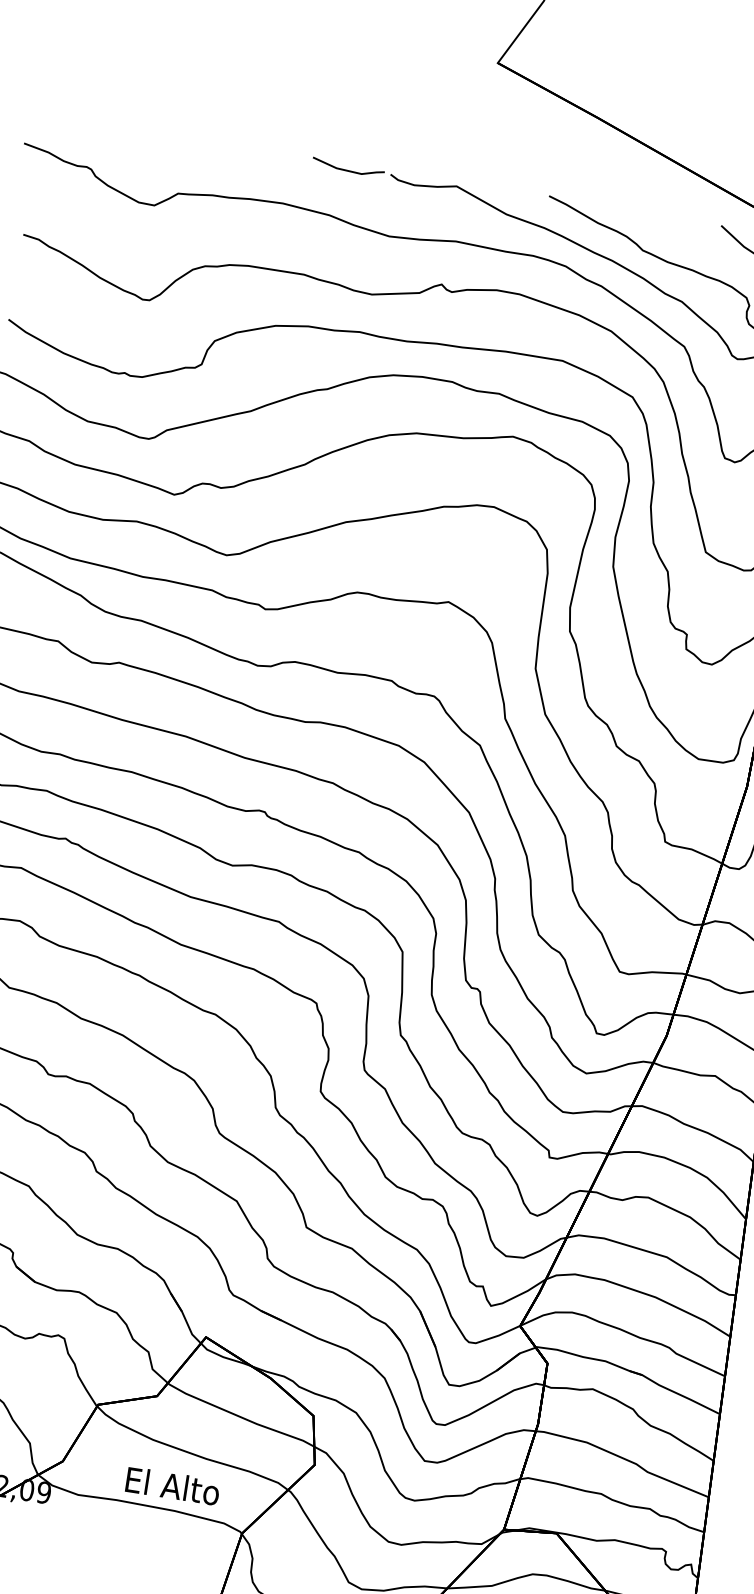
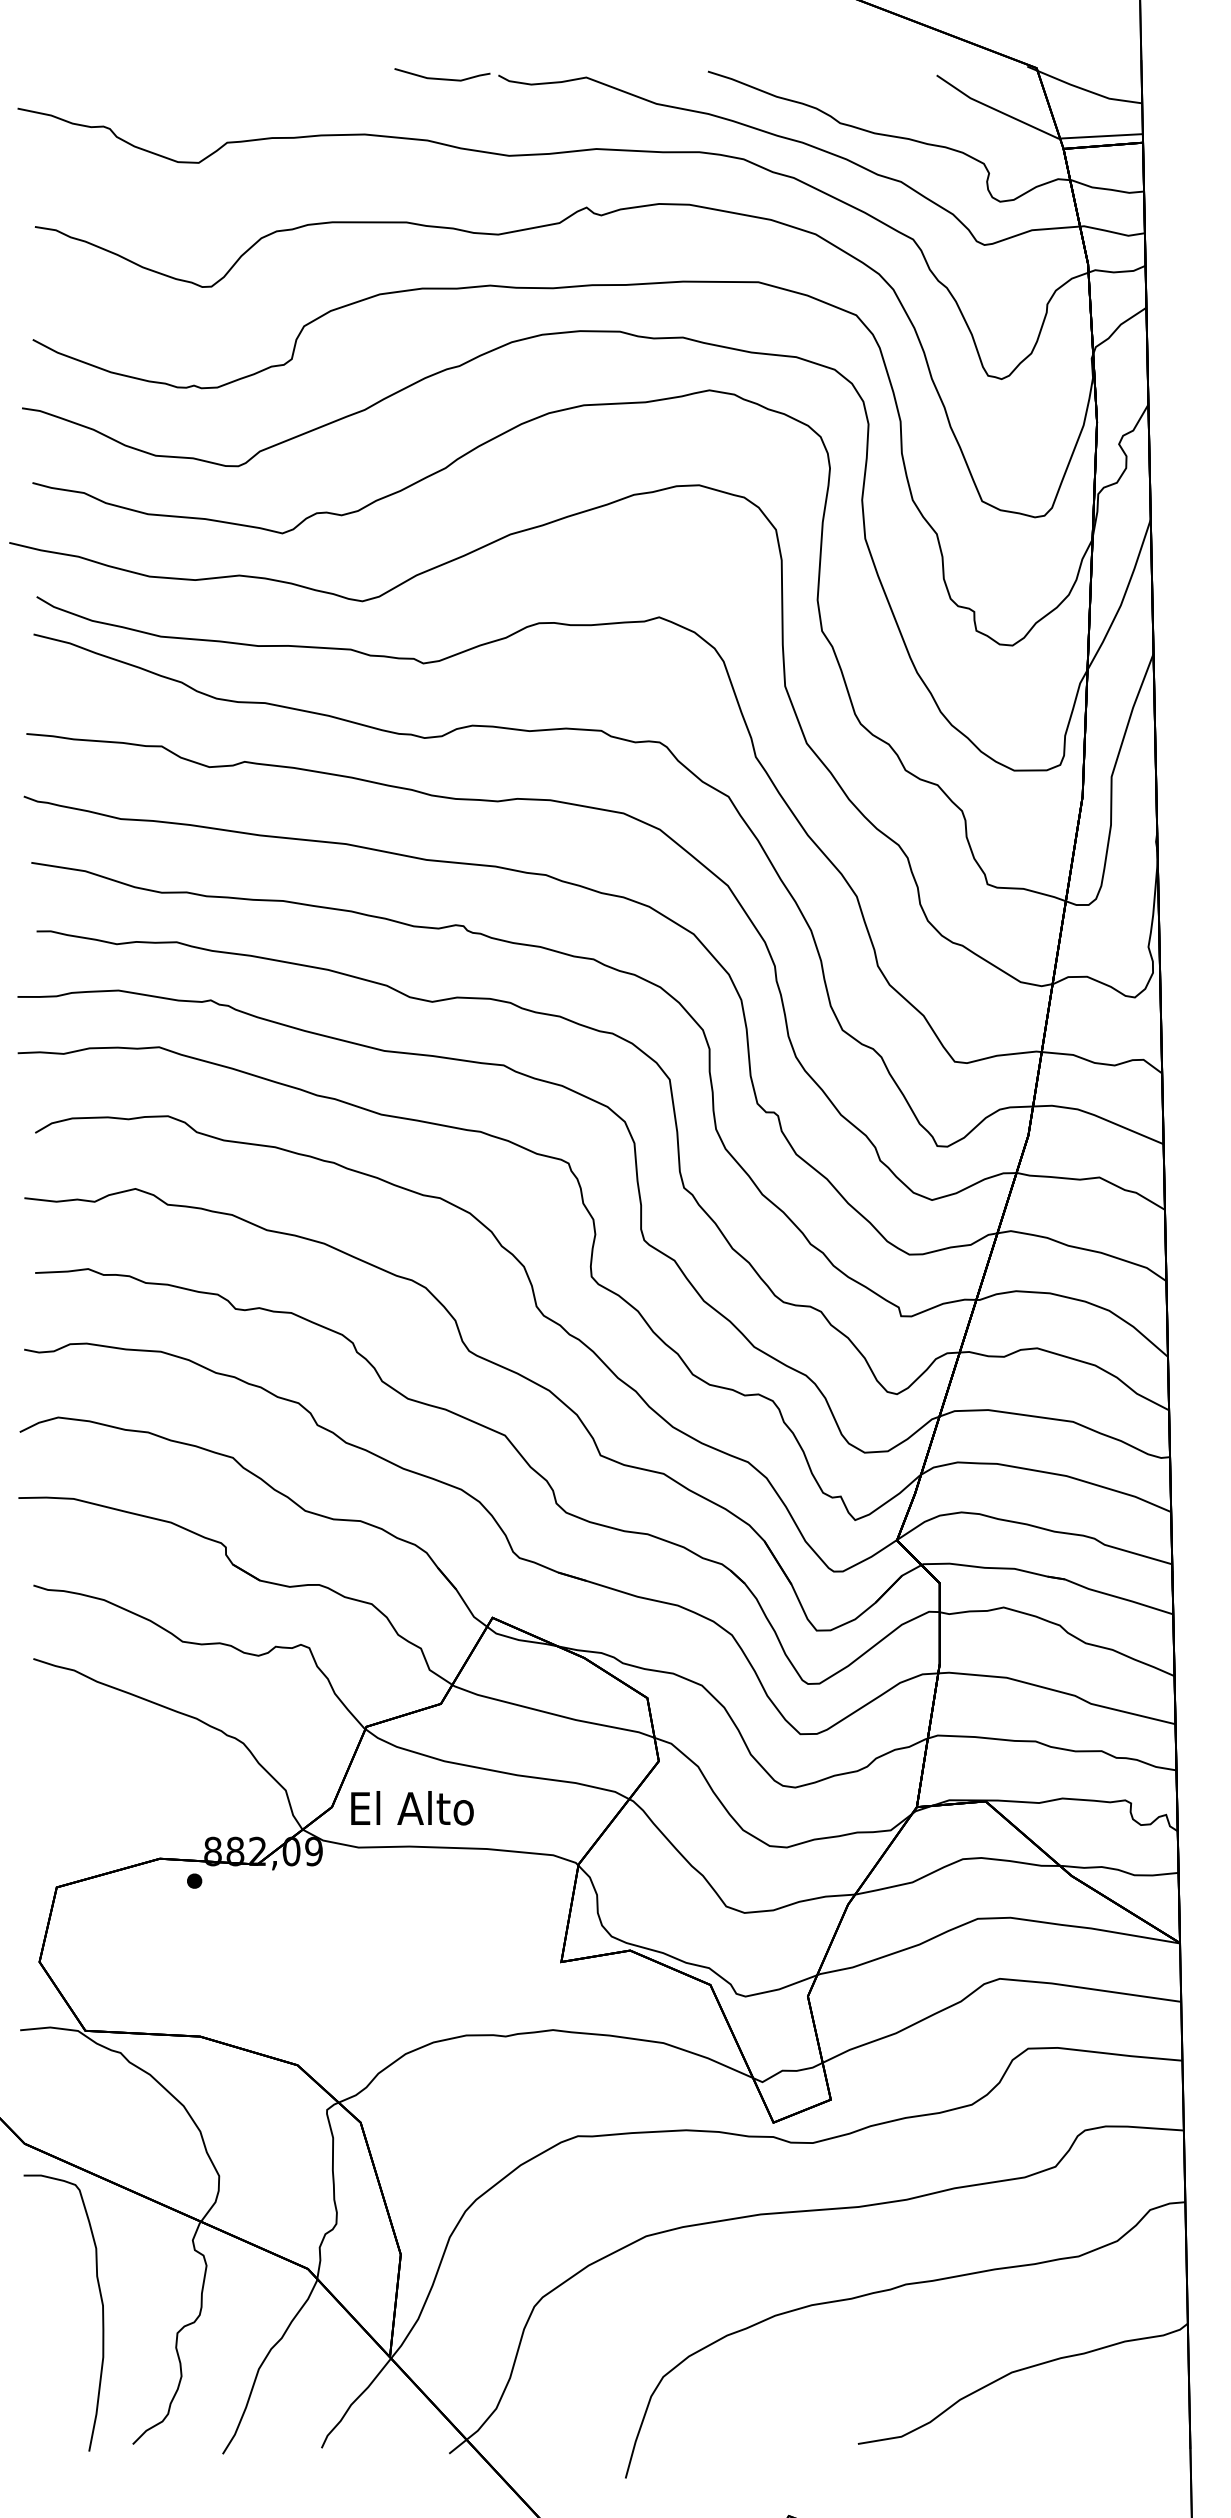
text: (172, 1486) -> (412, 1808), moved

